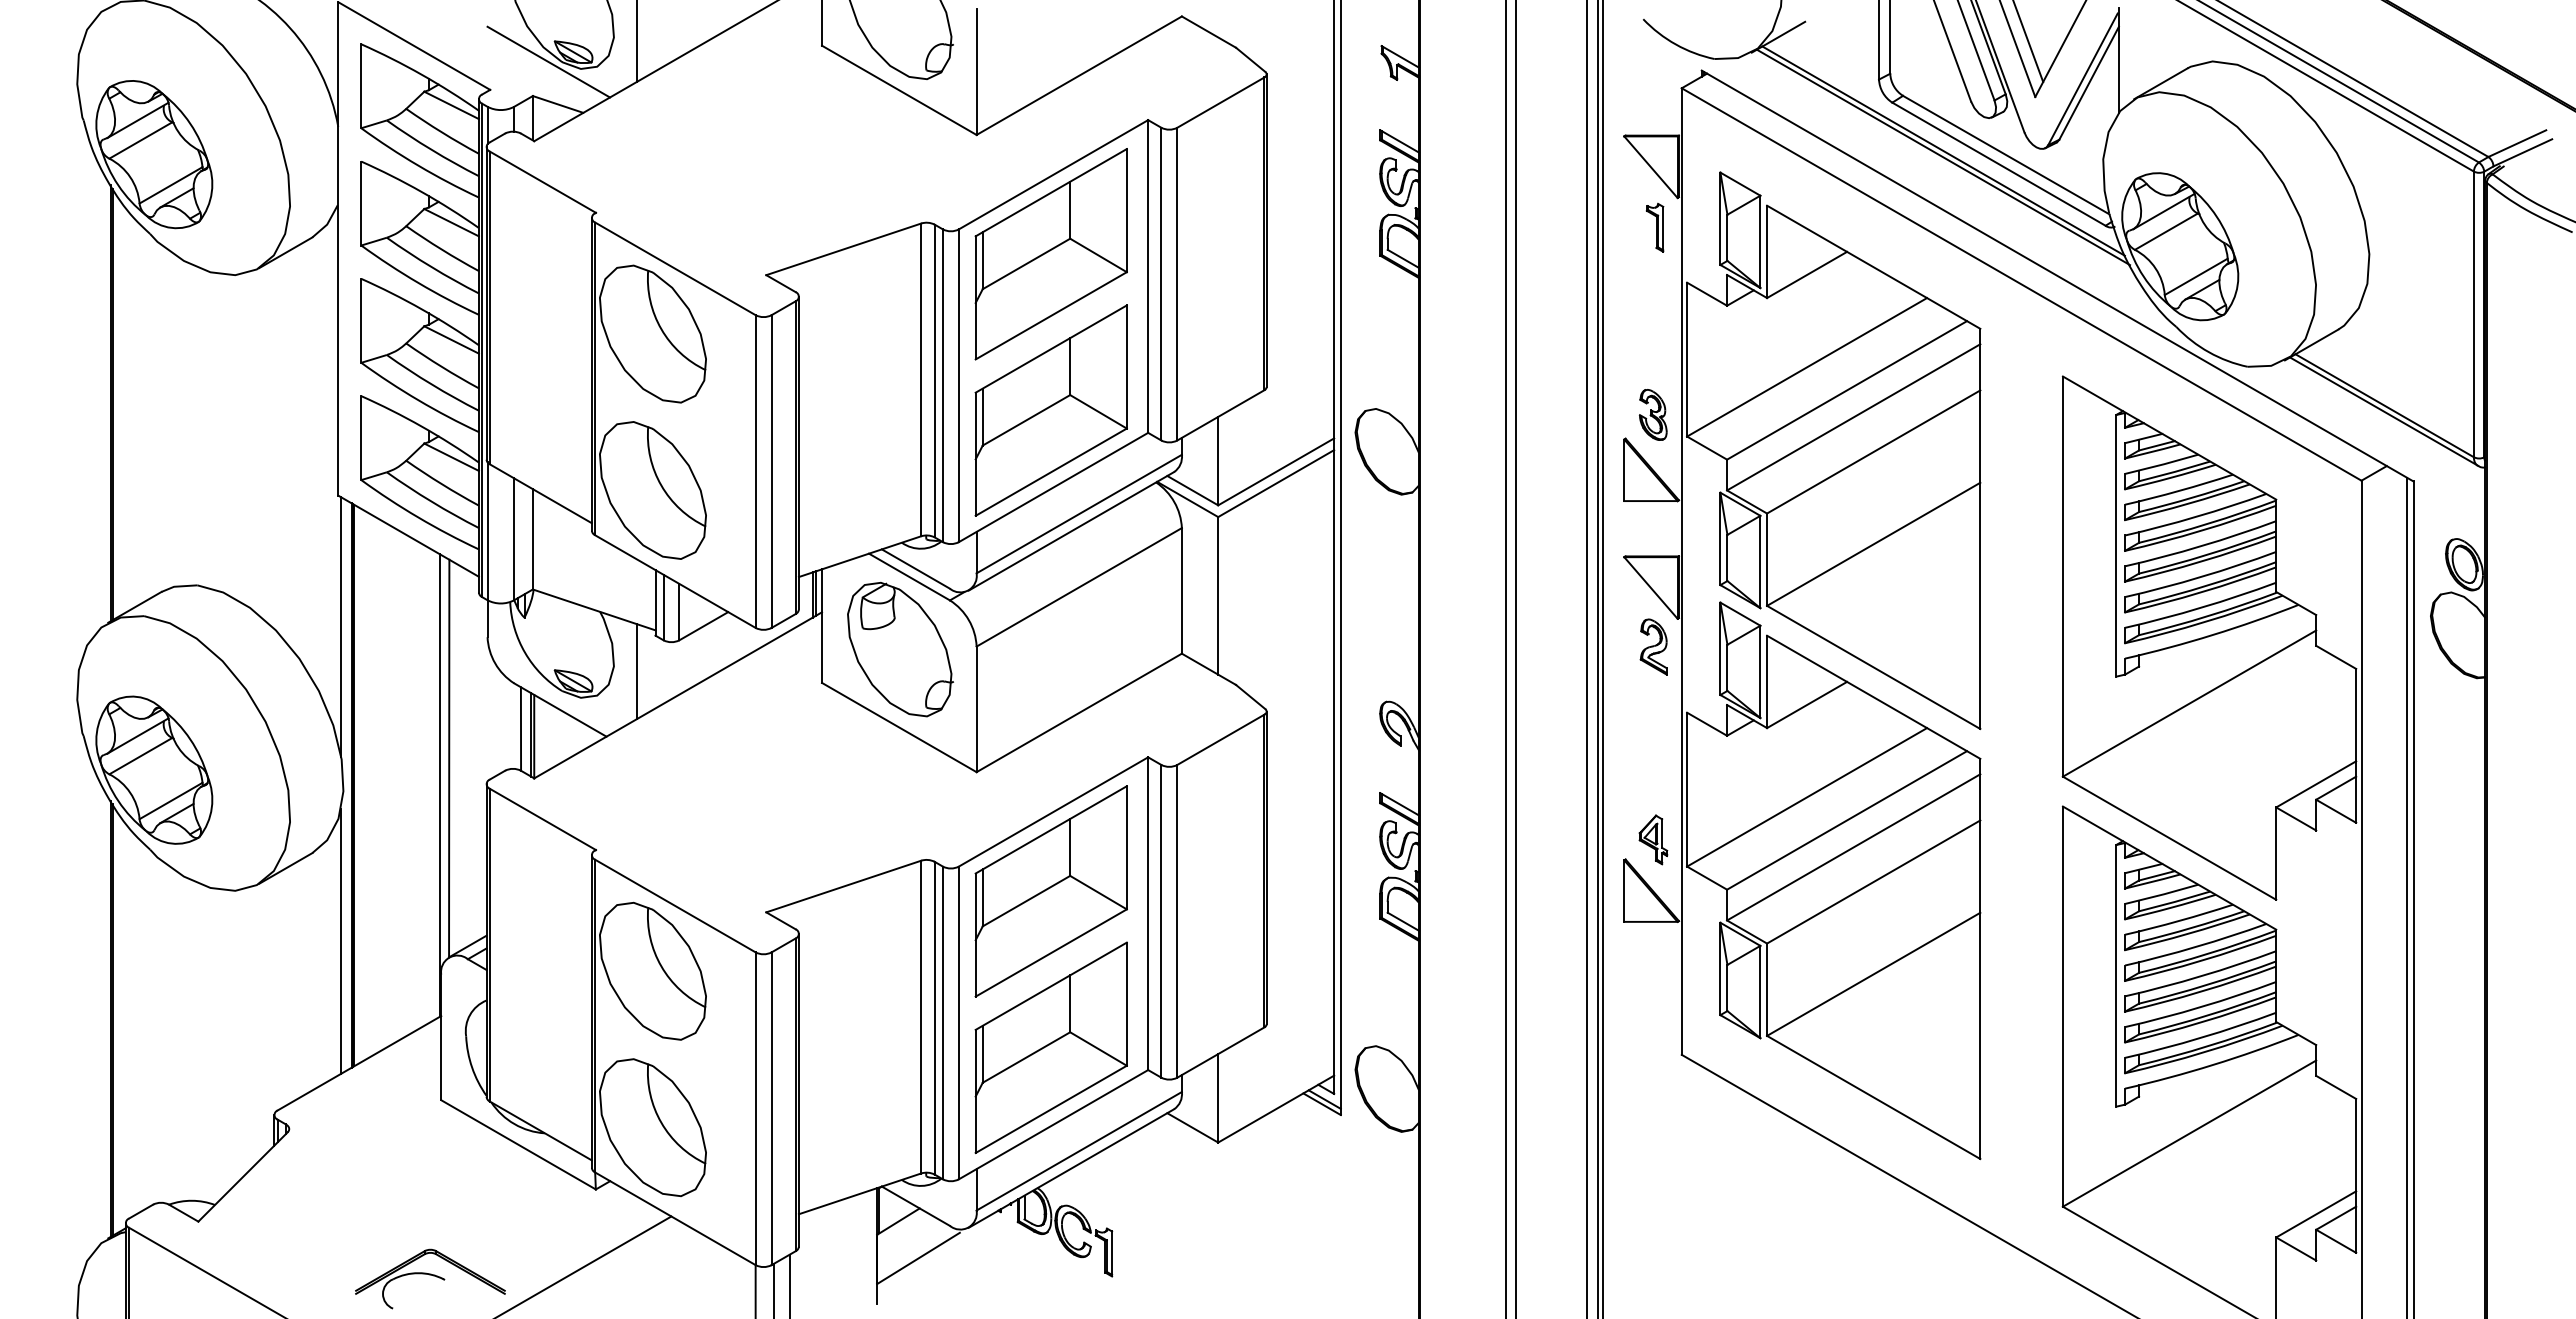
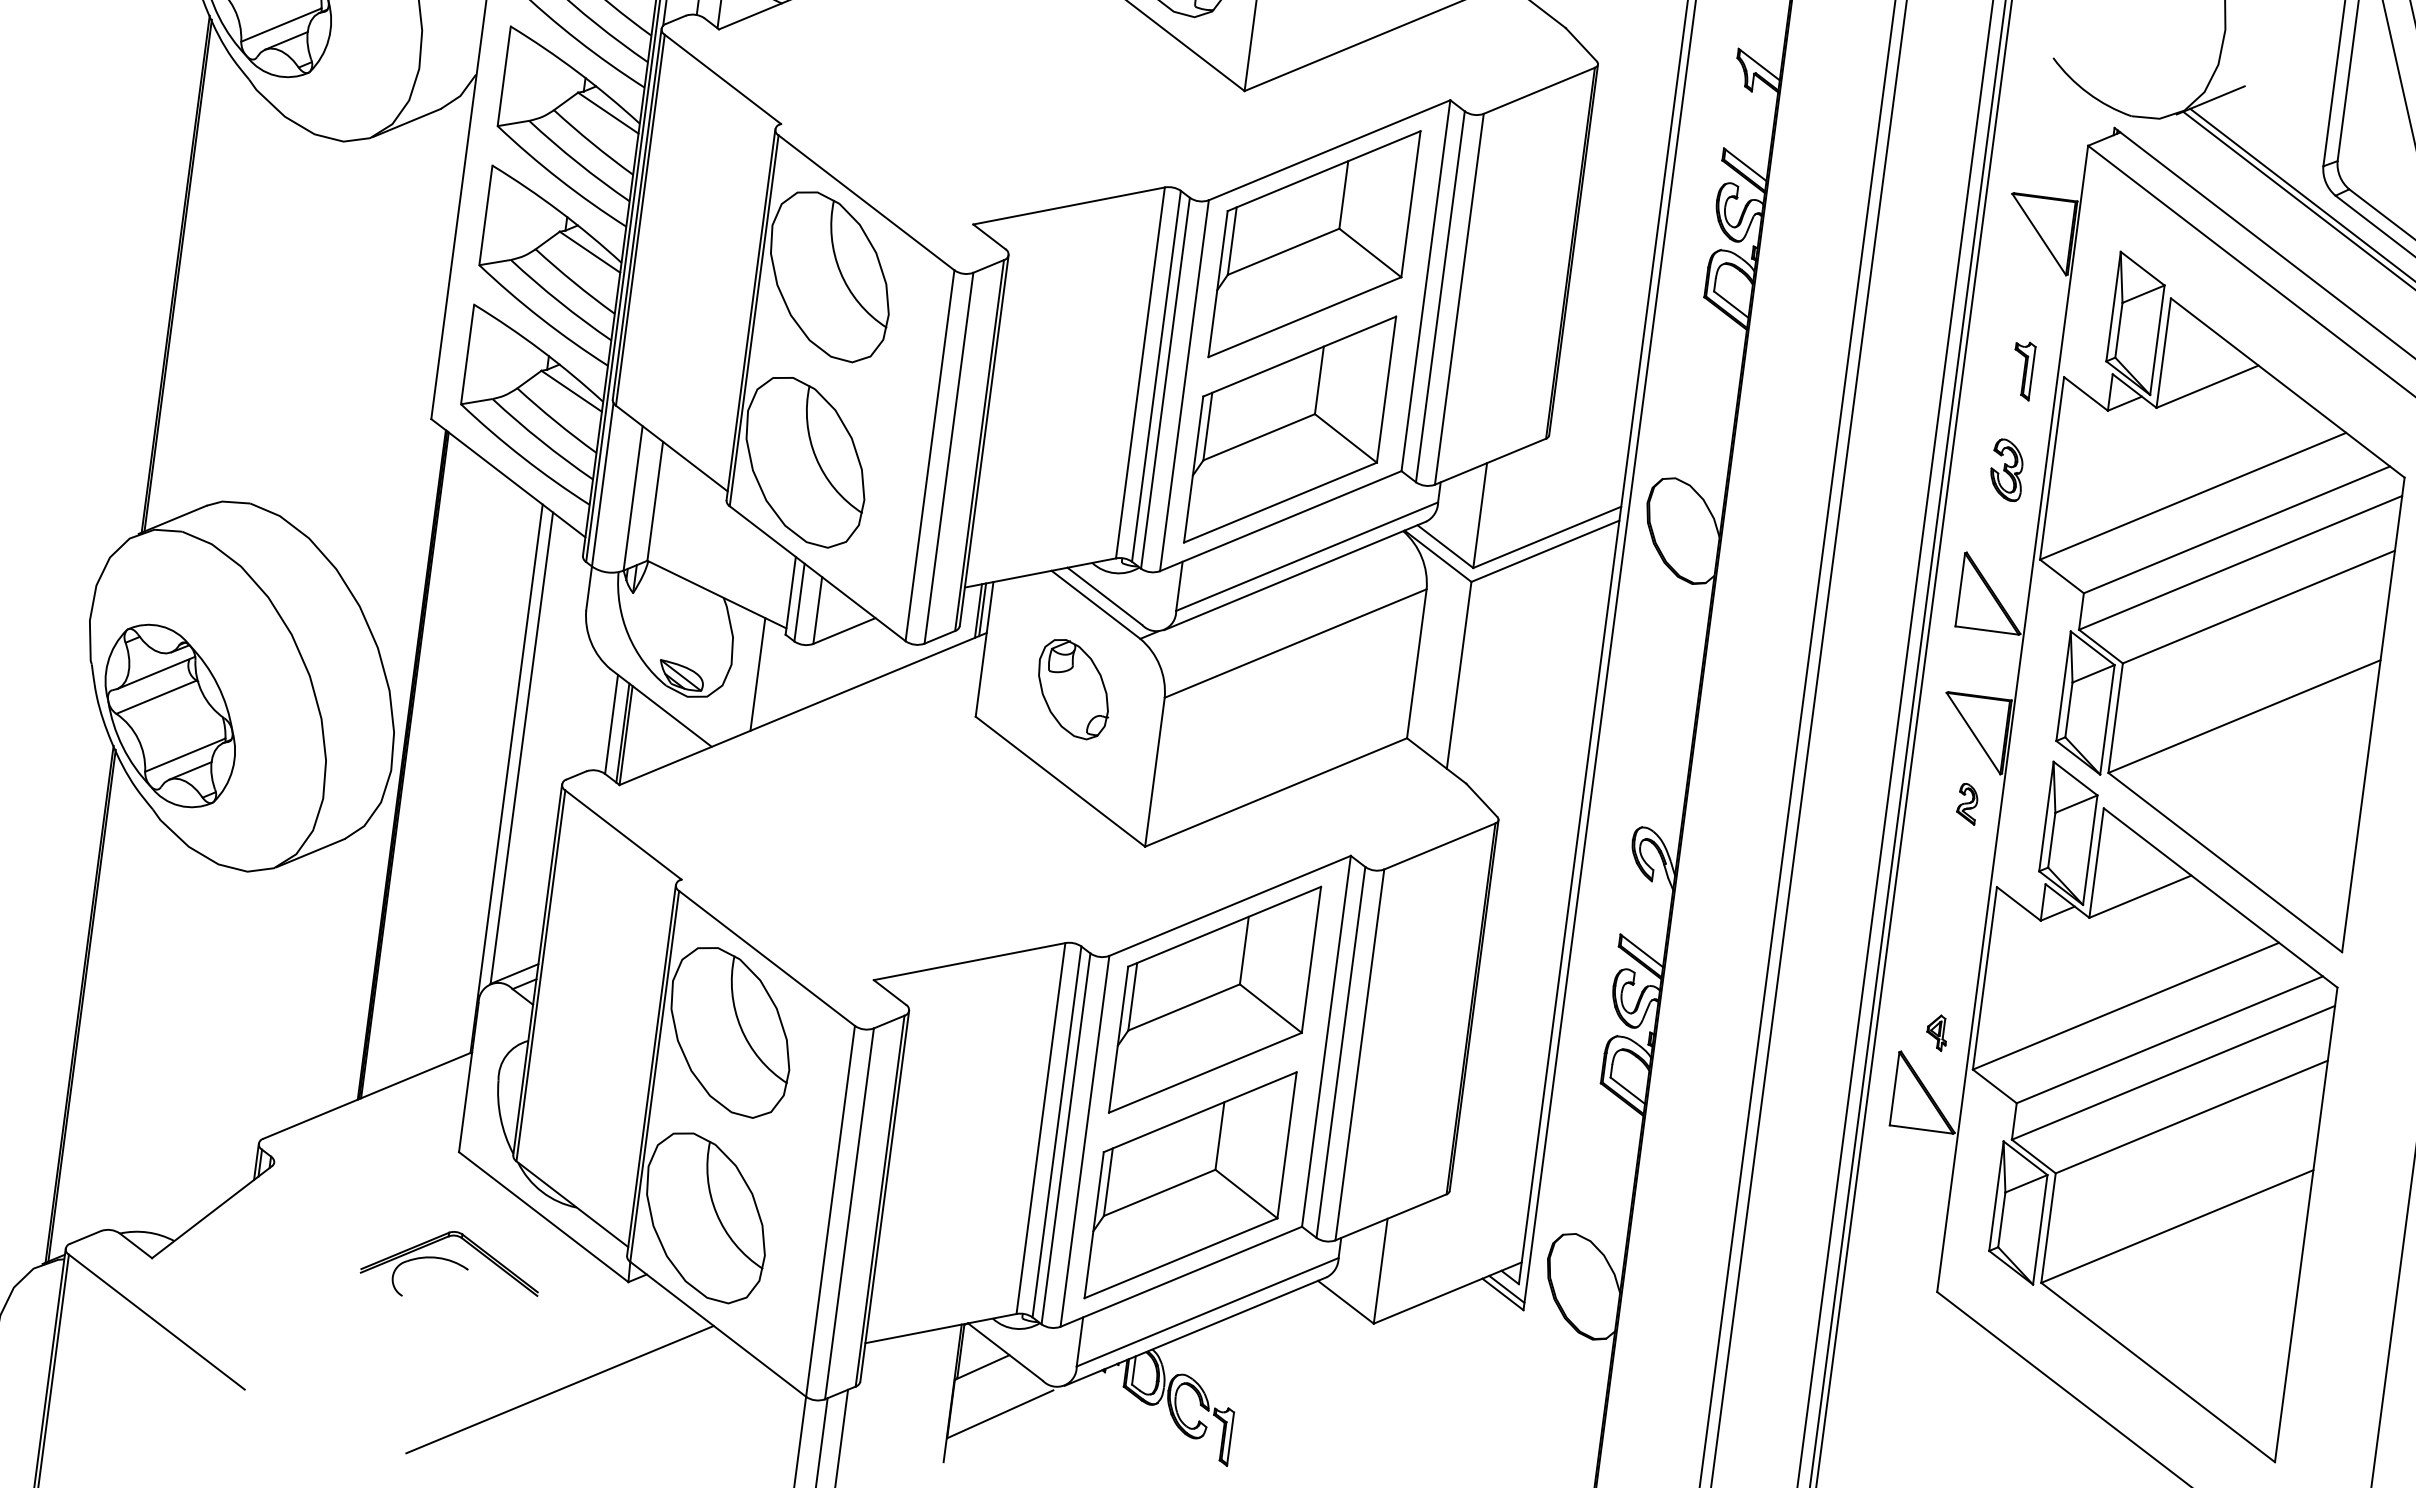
part: (1654, 227) -> (2022, 370), moved
part: (1652, 414) -> (2006, 469), moved
line: (341, 626) -> (414, 574), removed
part: (1653, 646) -> (1967, 803), size x0.6
part: (900, 649) -> (1074, 689), size x0.6
part: (1653, 839) -> (1937, 1032), size x0.6
line: (341, 940) -> (365, 947), removed
part: (430, 1278) -> (451, 1266), moved

